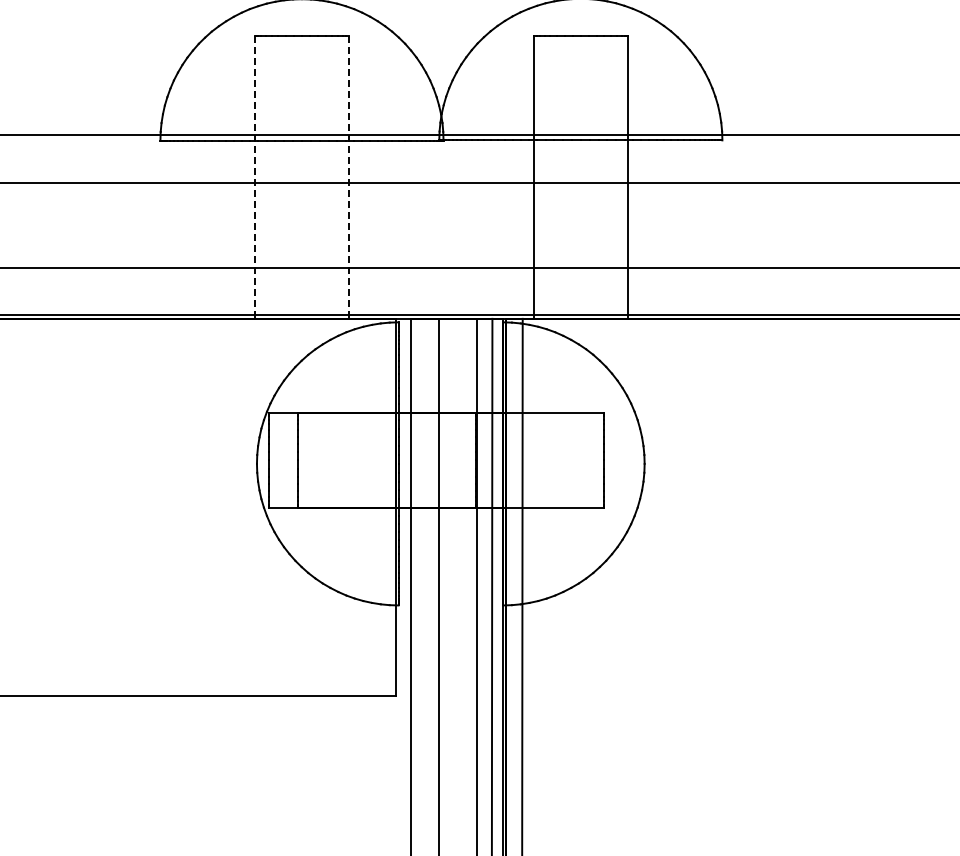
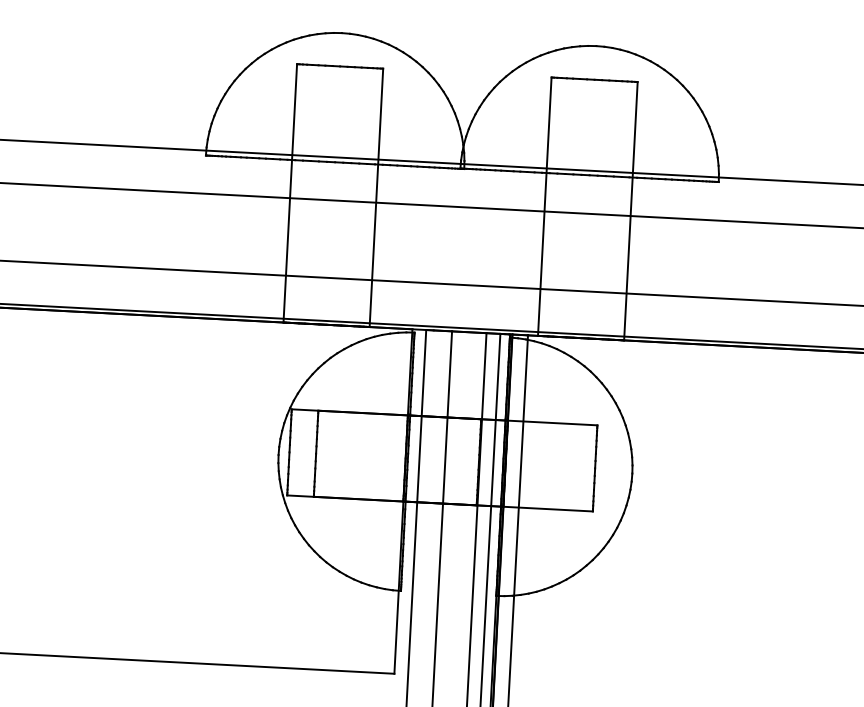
line: (254, 177) -> (290, 193), dashed -> solid
line: (349, 177) -> (376, 198), dashed -> solid

